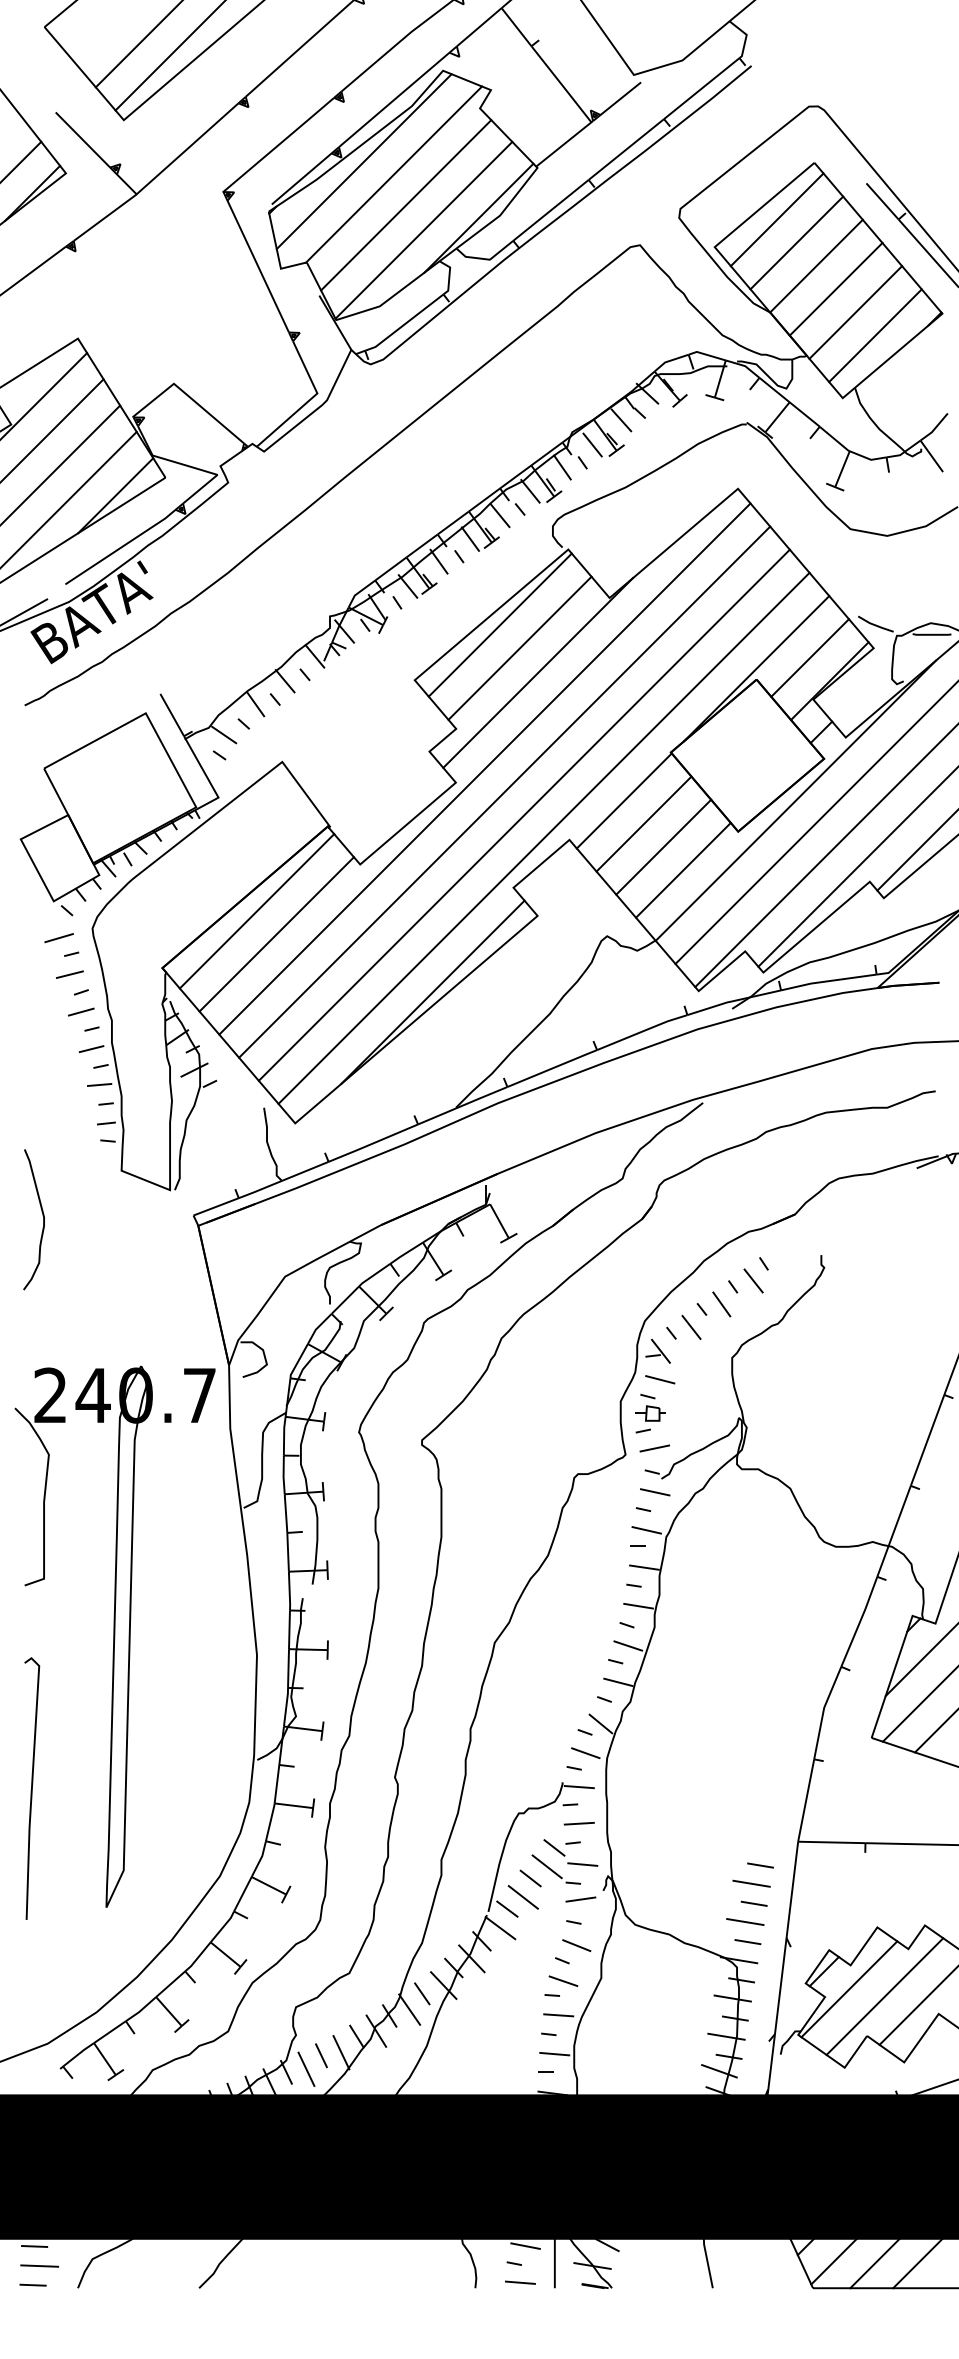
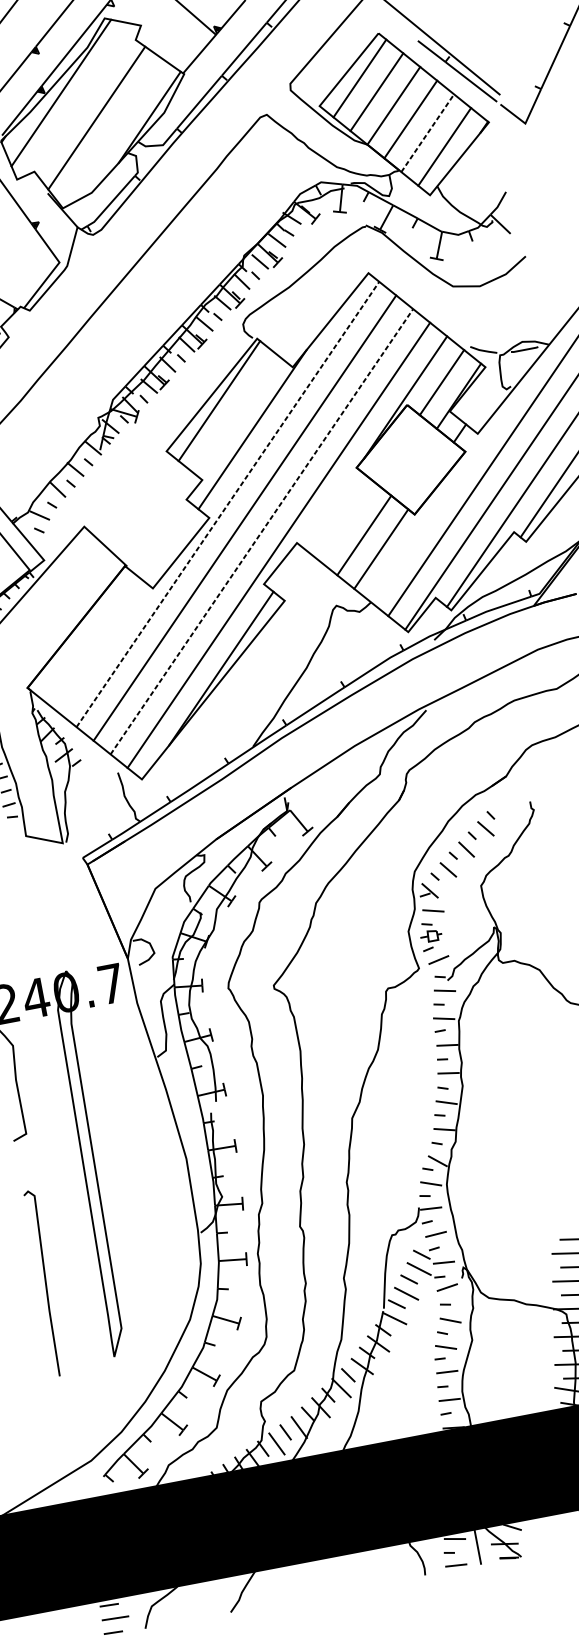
line: (393, 174) -> (83, 98), removed
line: (423, 229) -> (112, 132), removed
line: (855, 312) -> (427, 133), solid -> dashed
line: (519, 647) -> (235, 414), removed
line: (484, 769) -> (227, 504), solid -> dashed
line: (623, 800) -> (329, 508), removed
line: (795, 800) -> (450, 484), removed
line: (524, 815) -> (262, 531), solid -> dashed
line: (643, 823) -> (346, 521), removed
line: (256, 911) -> (86, 635), removed
line: (276, 934) -> (103, 648), removed

